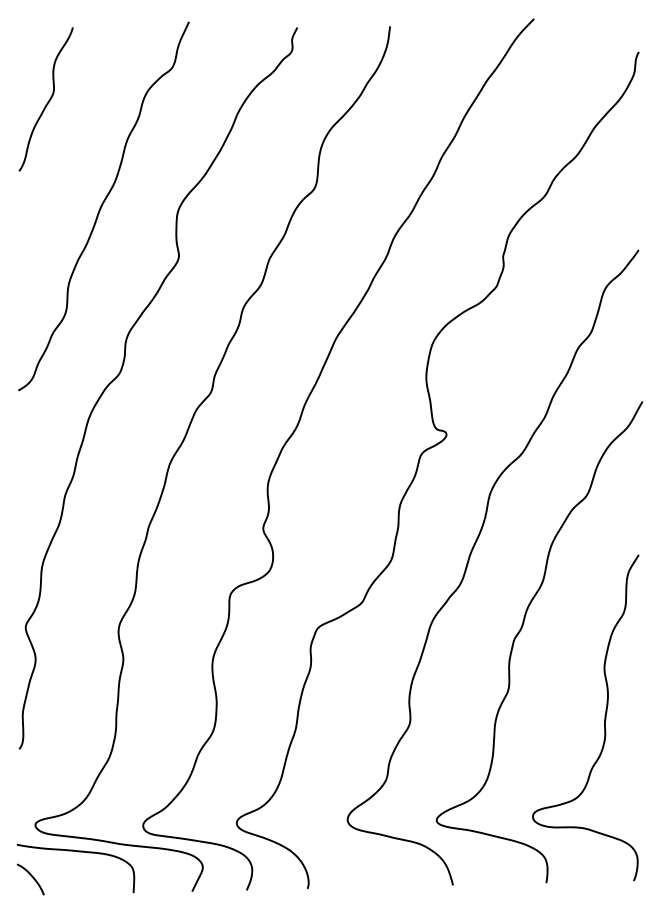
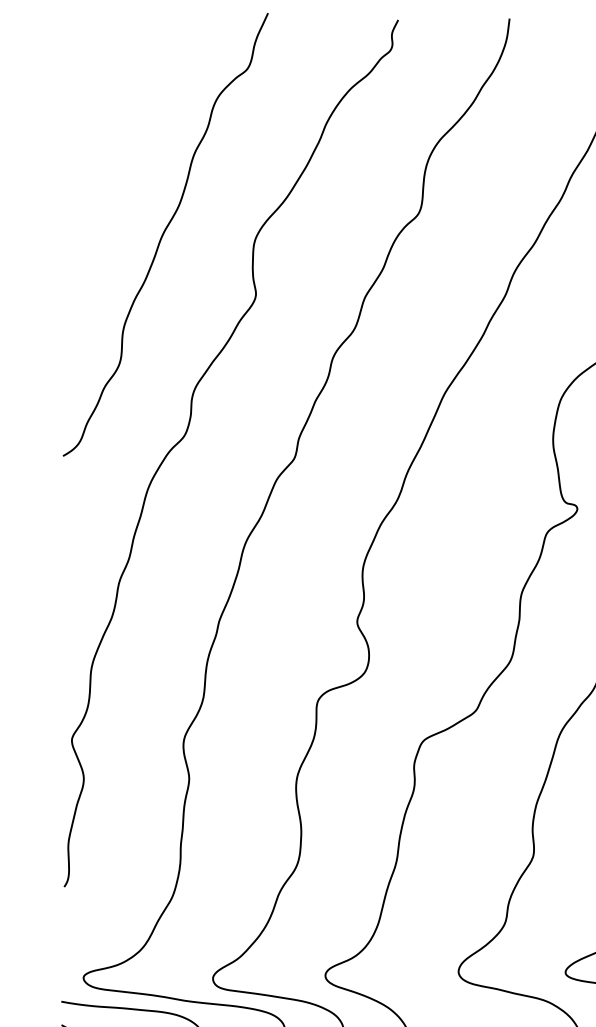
curve: (47, 101) -> (98, 108), removed

